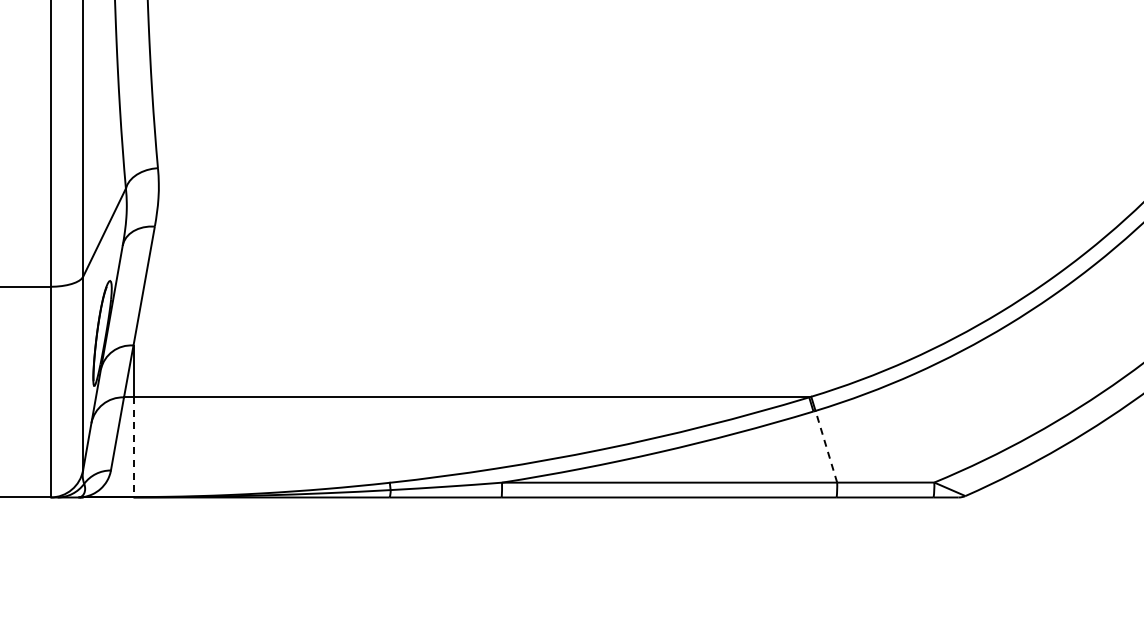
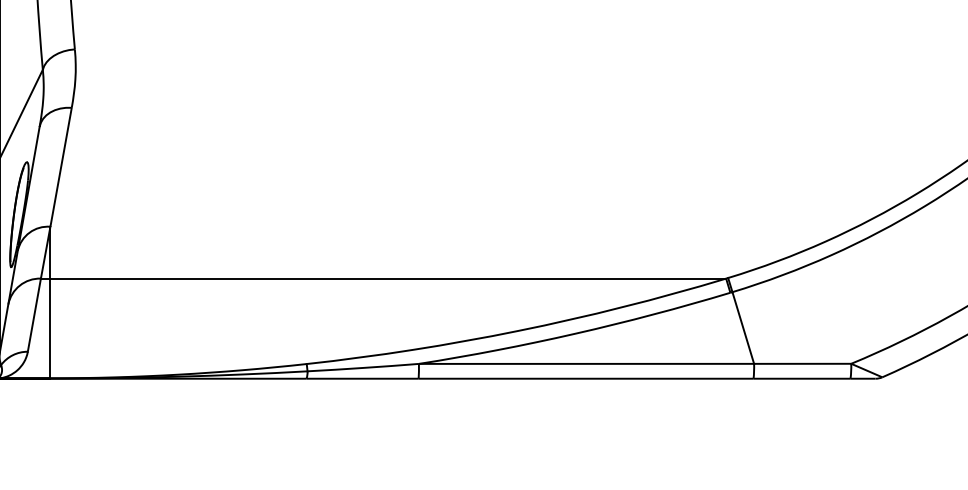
line: (826, 446) -> (743, 327), dashed -> solid
line: (133, 447) -> (50, 328), dashed -> solid

